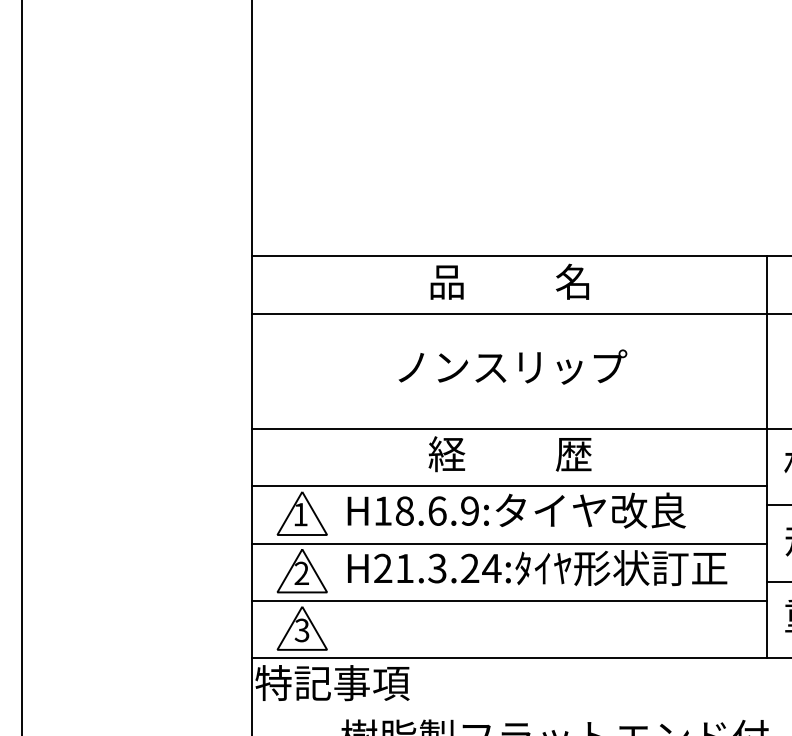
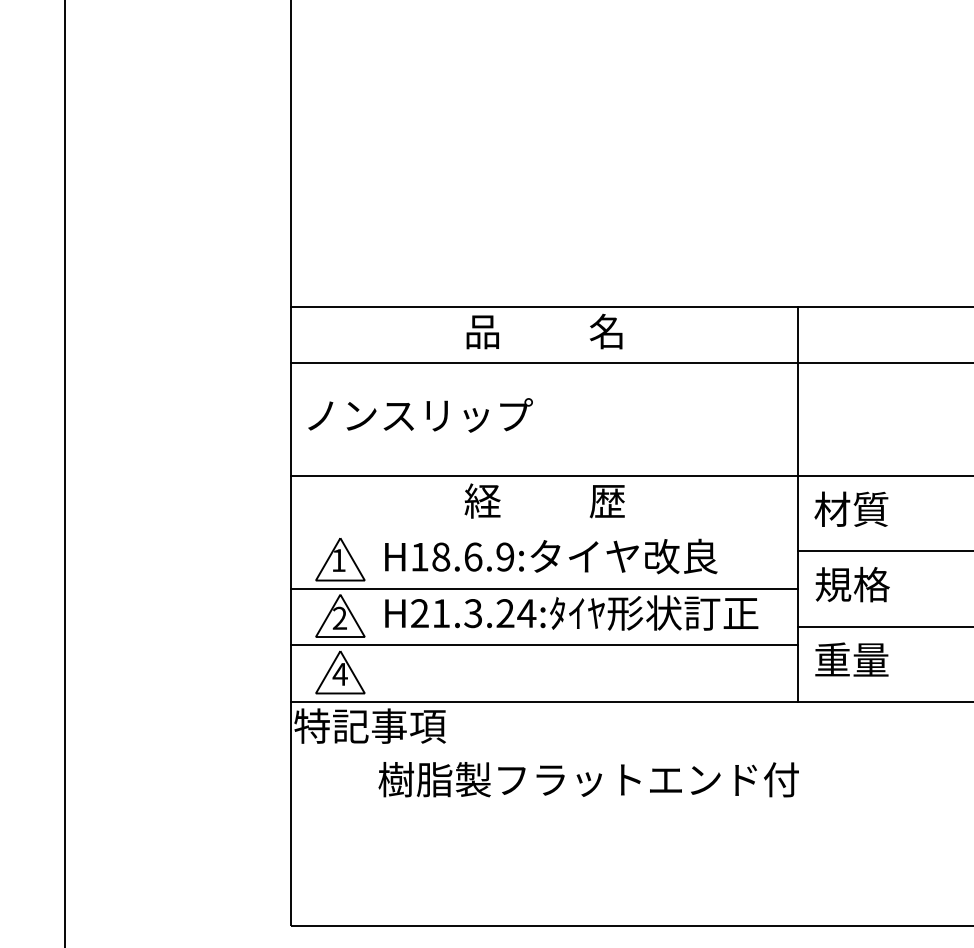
text: (512, 367) -> (420, 415), moved
line: (509, 486) -> (544, 532), removed
text: (301, 630) -> (339, 674), 3 -> 4

